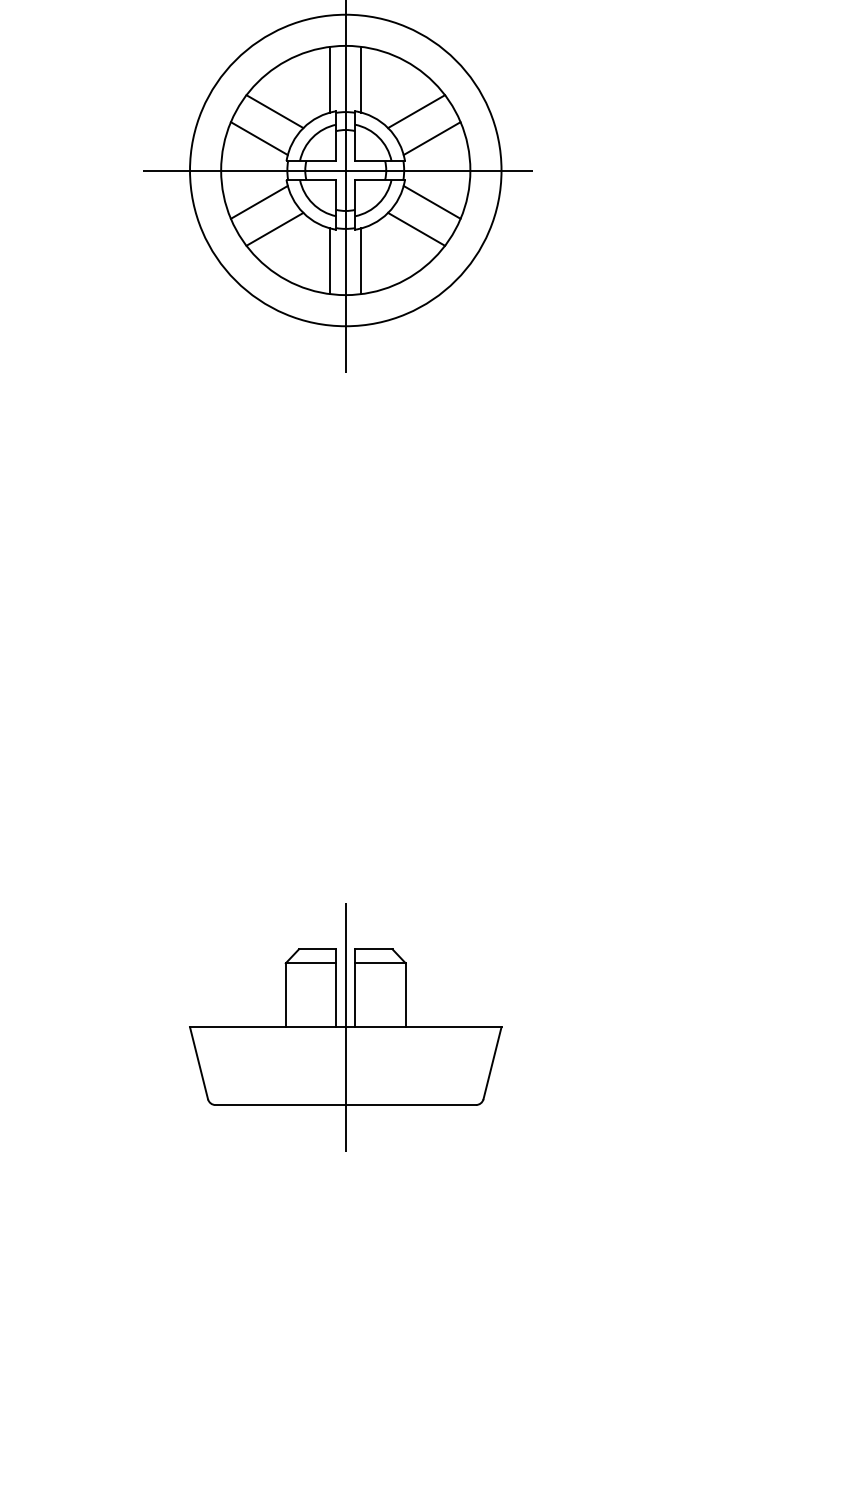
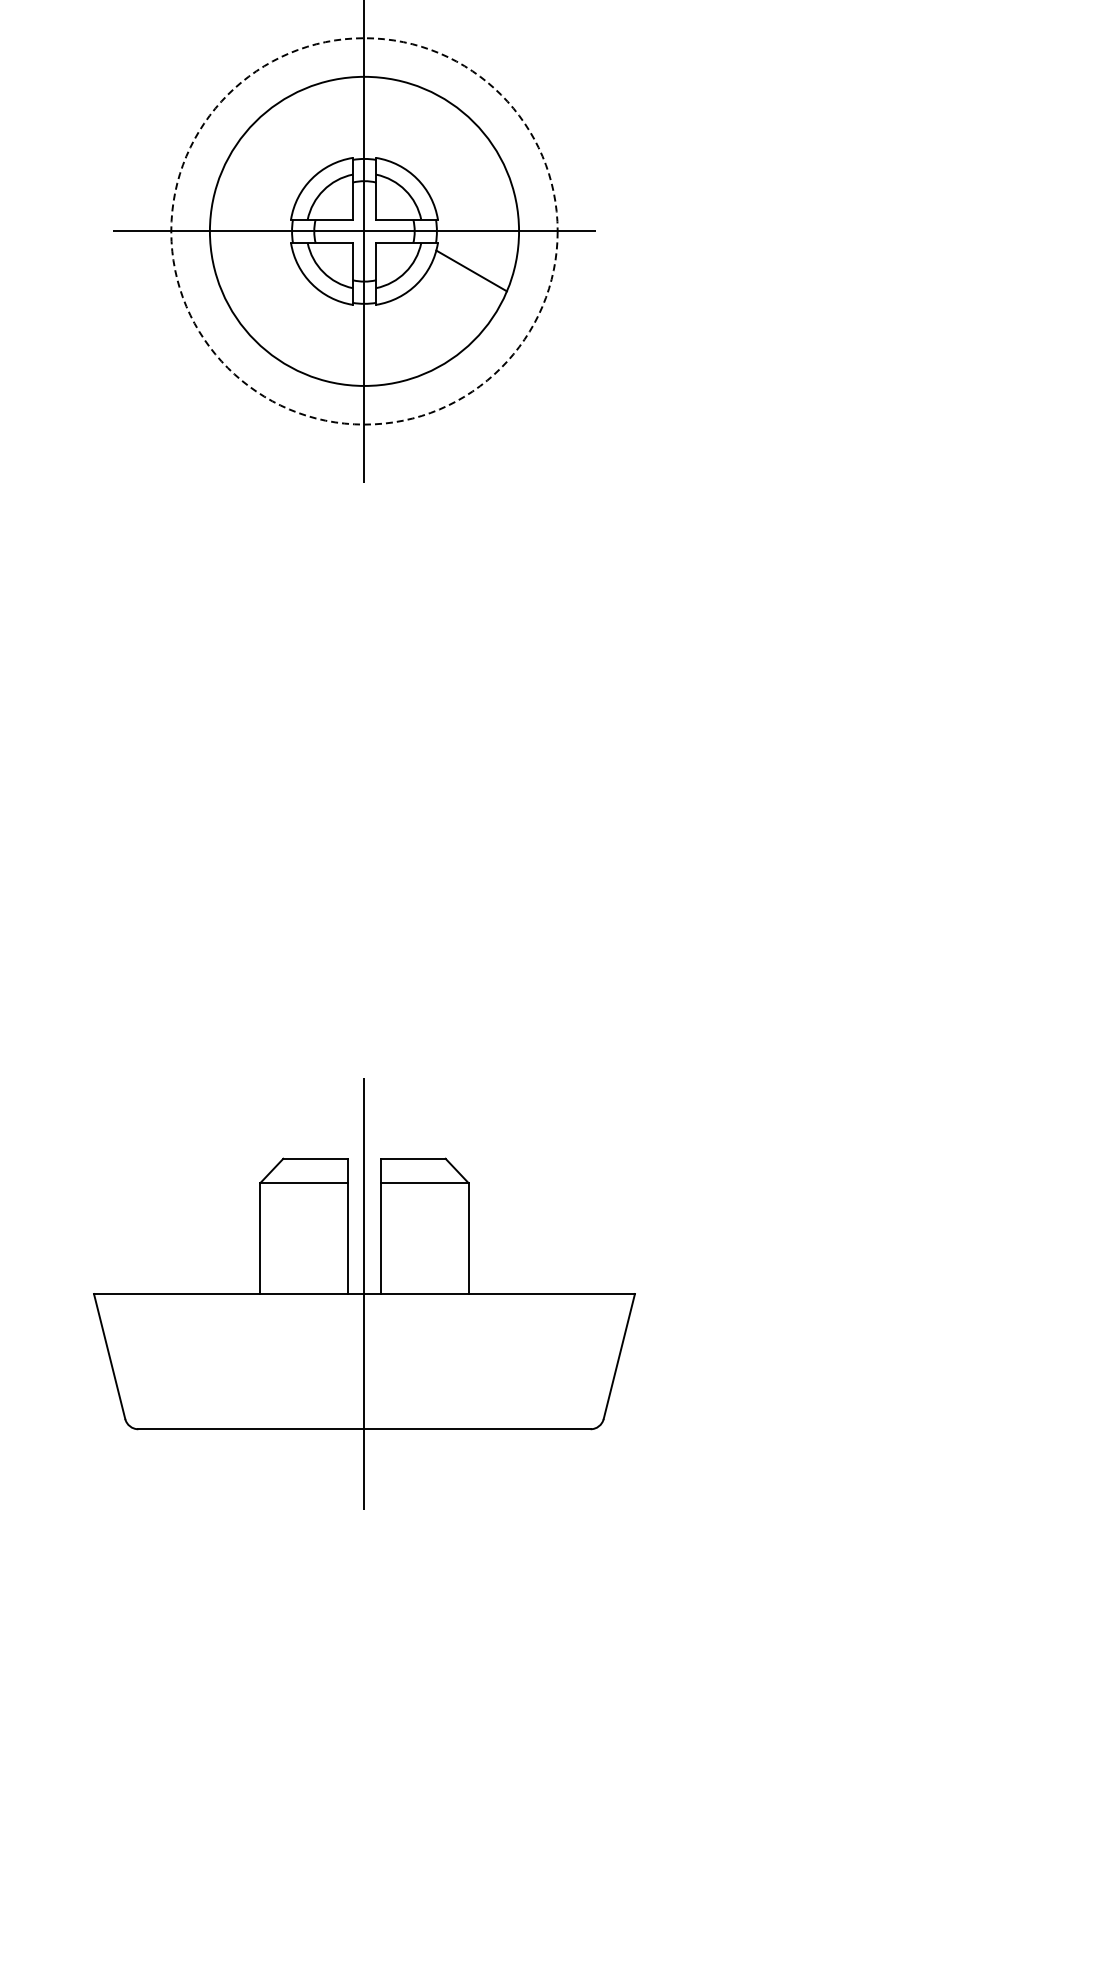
line: (330, 79) -> (345, 118), removed
line: (361, 79) -> (383, 118), removed
line: (274, 111) -> (276, 158), removed
line: (416, 111) -> (452, 158), removed
line: (259, 138) -> (257, 191), removed
line: (432, 138) -> (471, 191), removed
circle: (345, 170) -> (364, 231), solid -> dashed
line: (259, 202) -> (257, 270), removed
line: (274, 229) -> (276, 304), removed
line: (416, 229) -> (452, 304), removed
line: (330, 260) -> (345, 343), removed
line: (361, 260) -> (383, 343), removed
part: (345, 1026) -> (364, 1293), size x1.4

